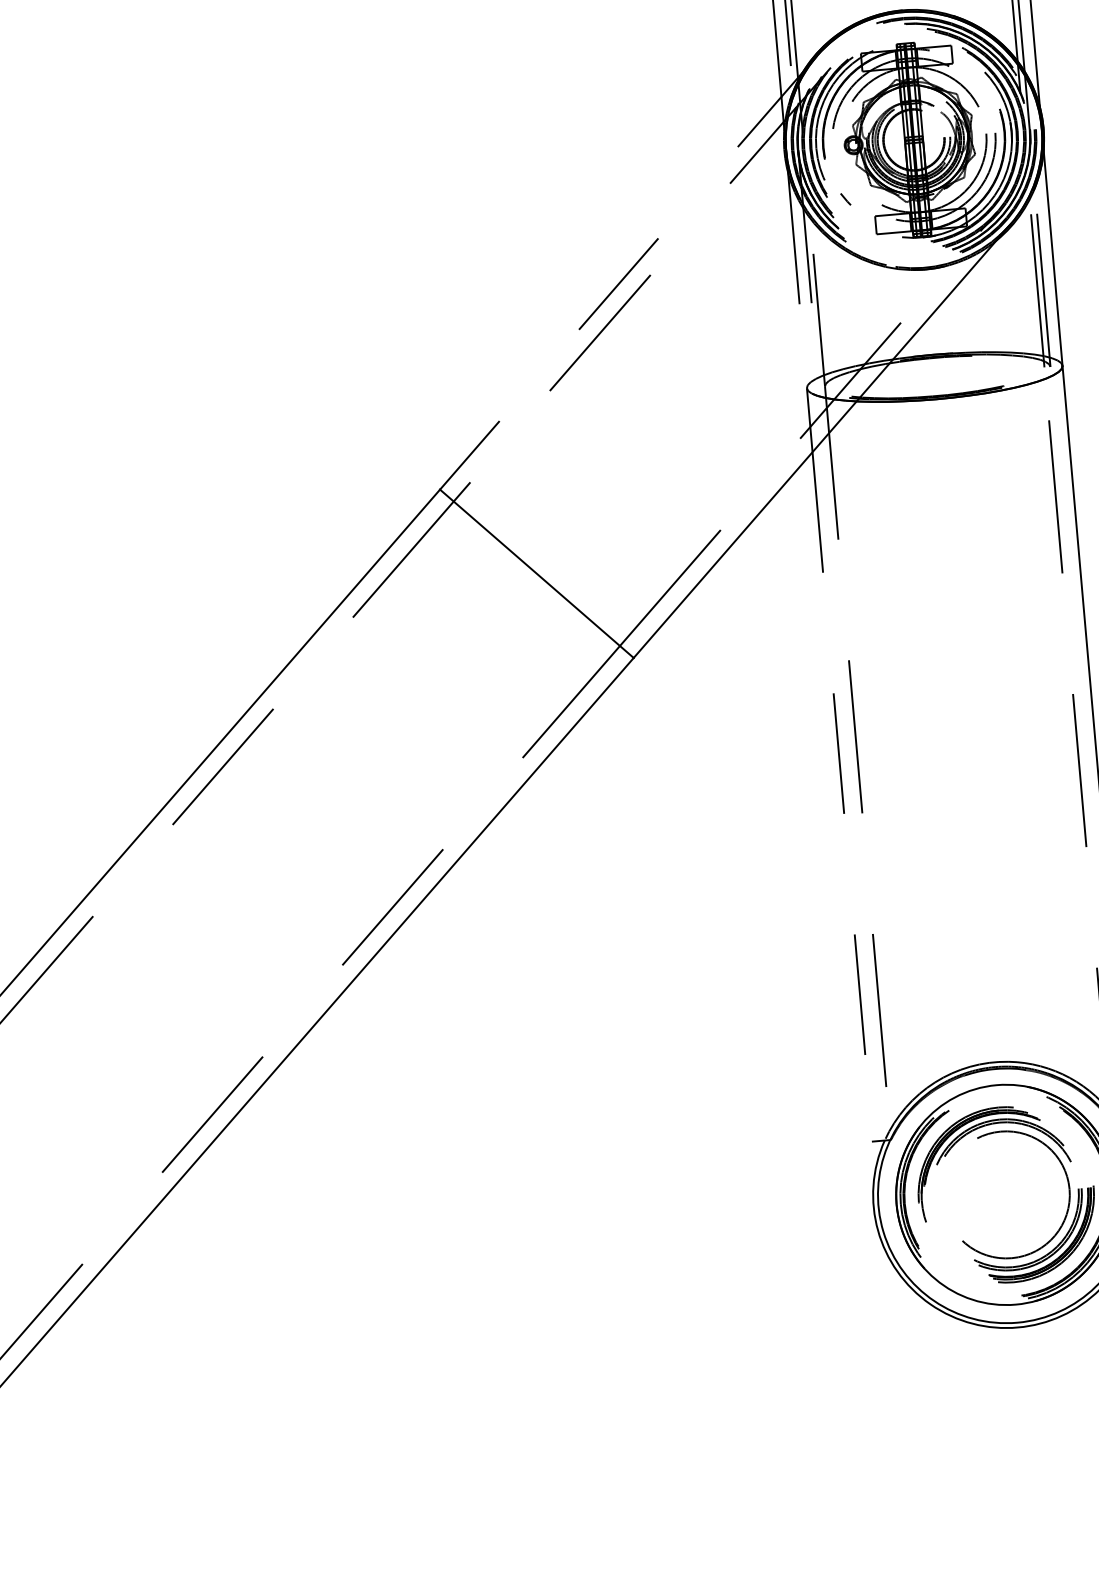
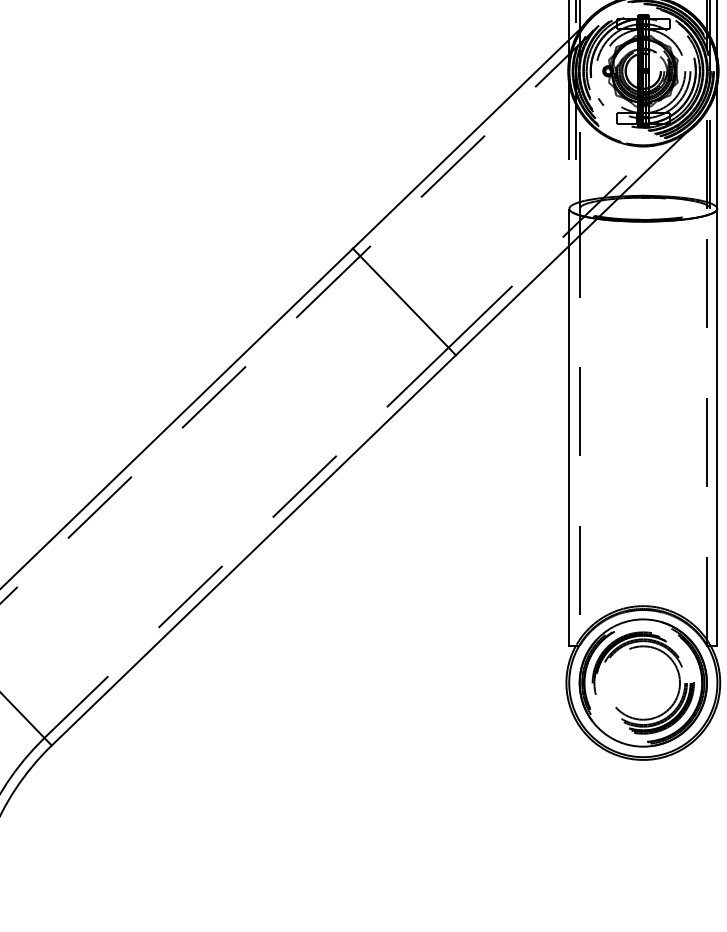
line: (628, 273) -> (472, 133), dashed -> solid
line: (843, 796) -> (569, 445), dashed -> solid

